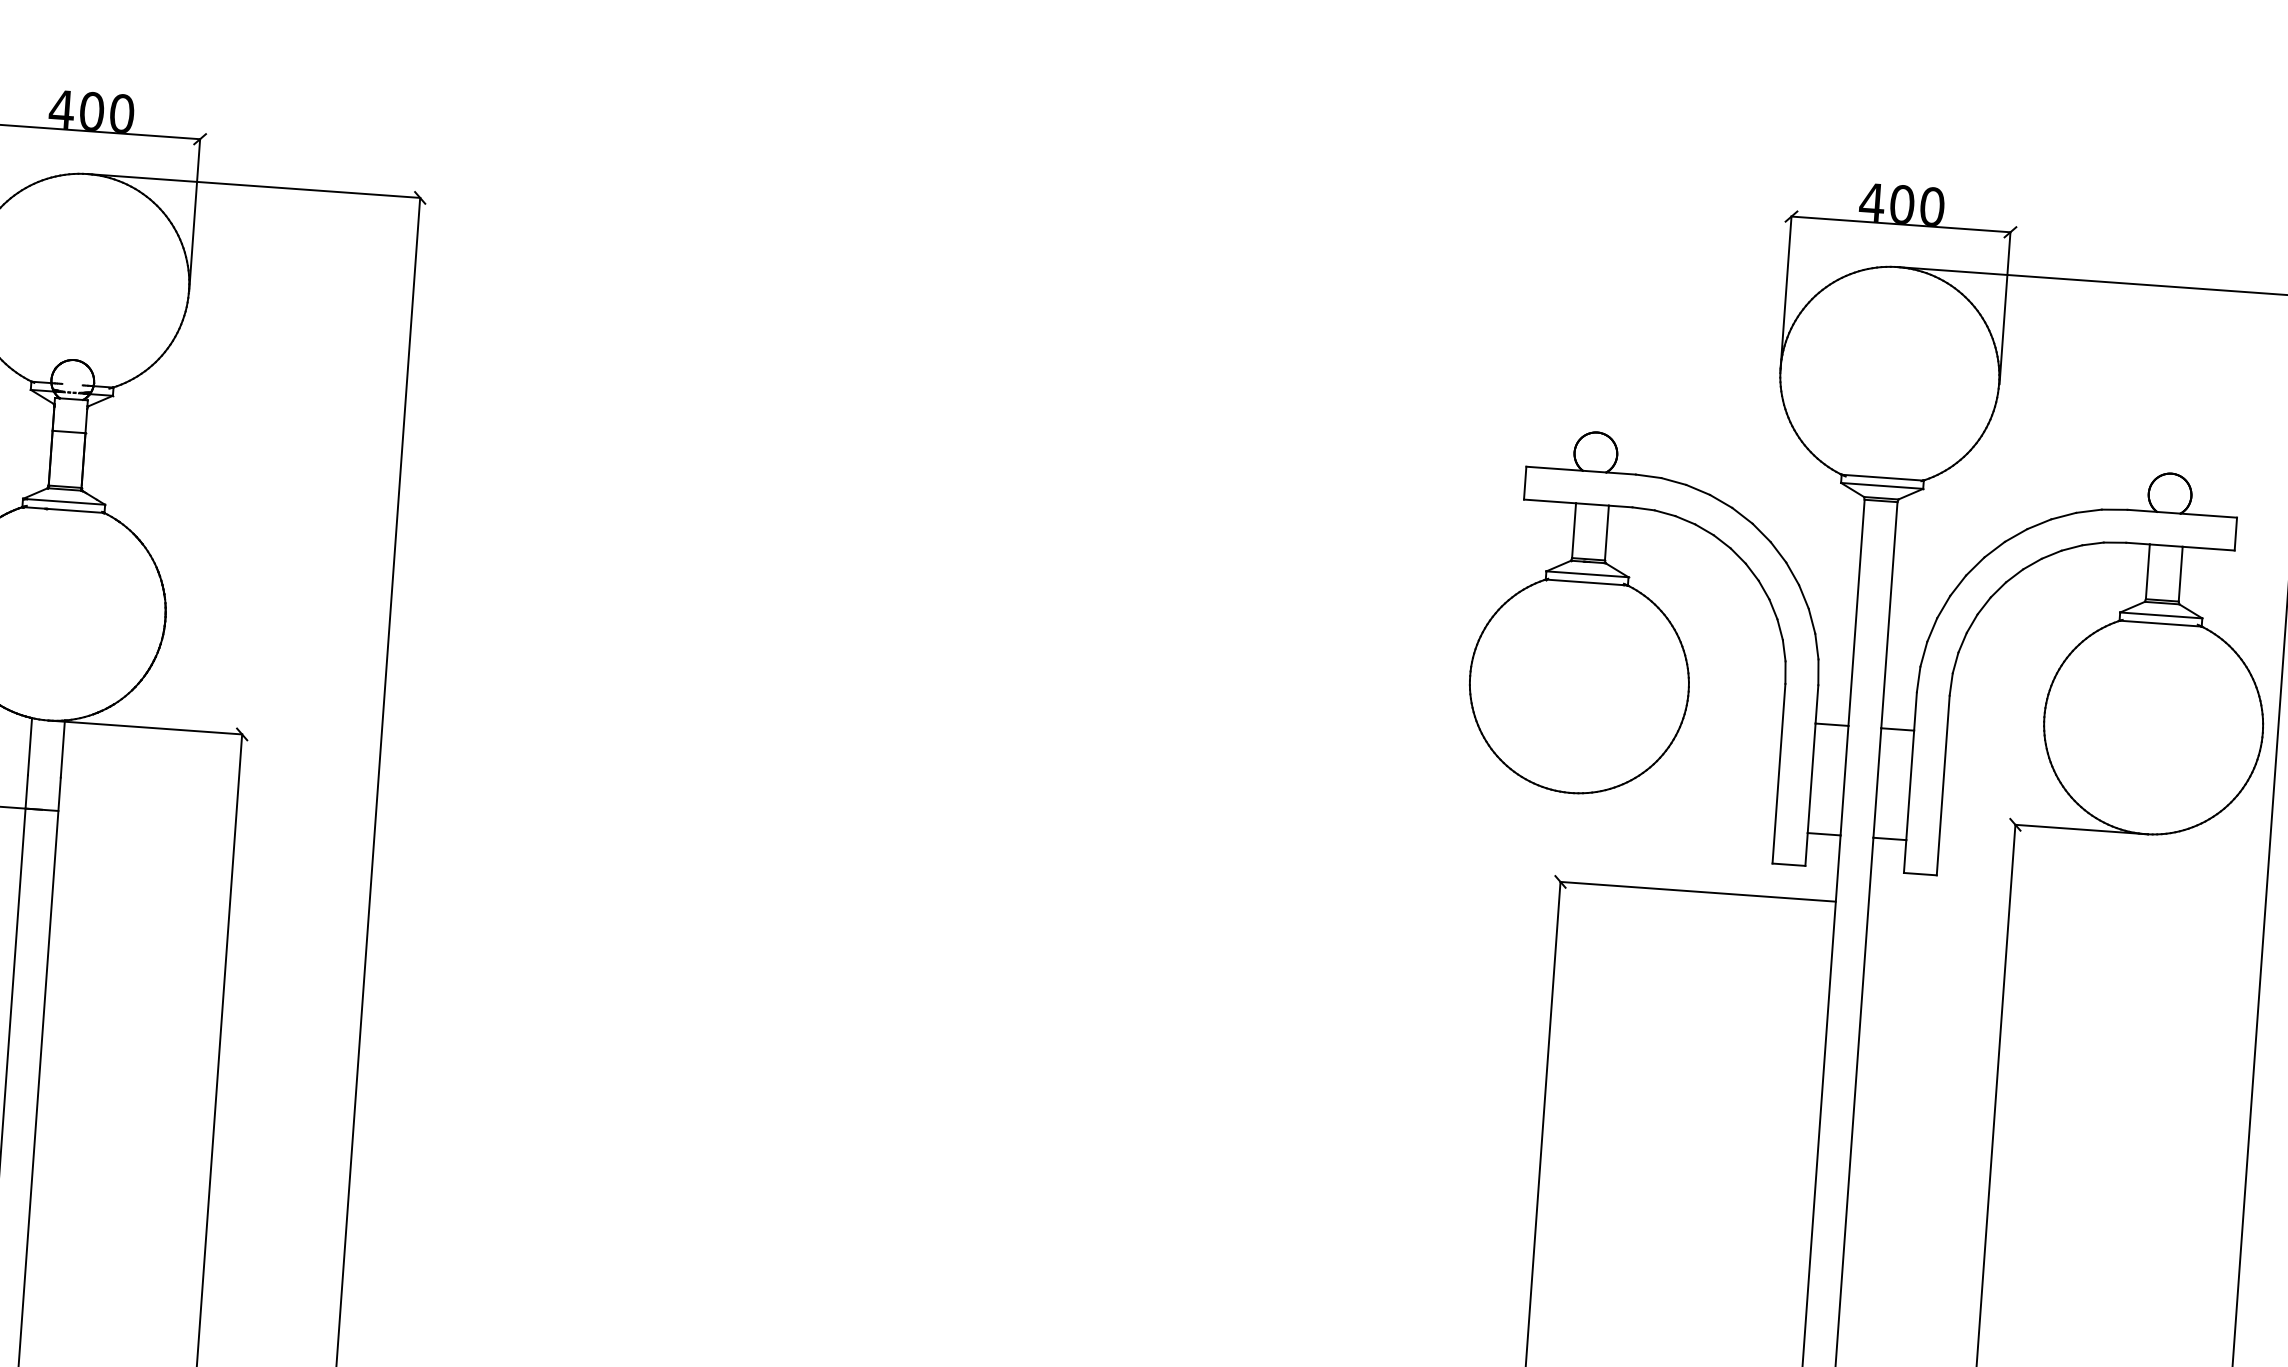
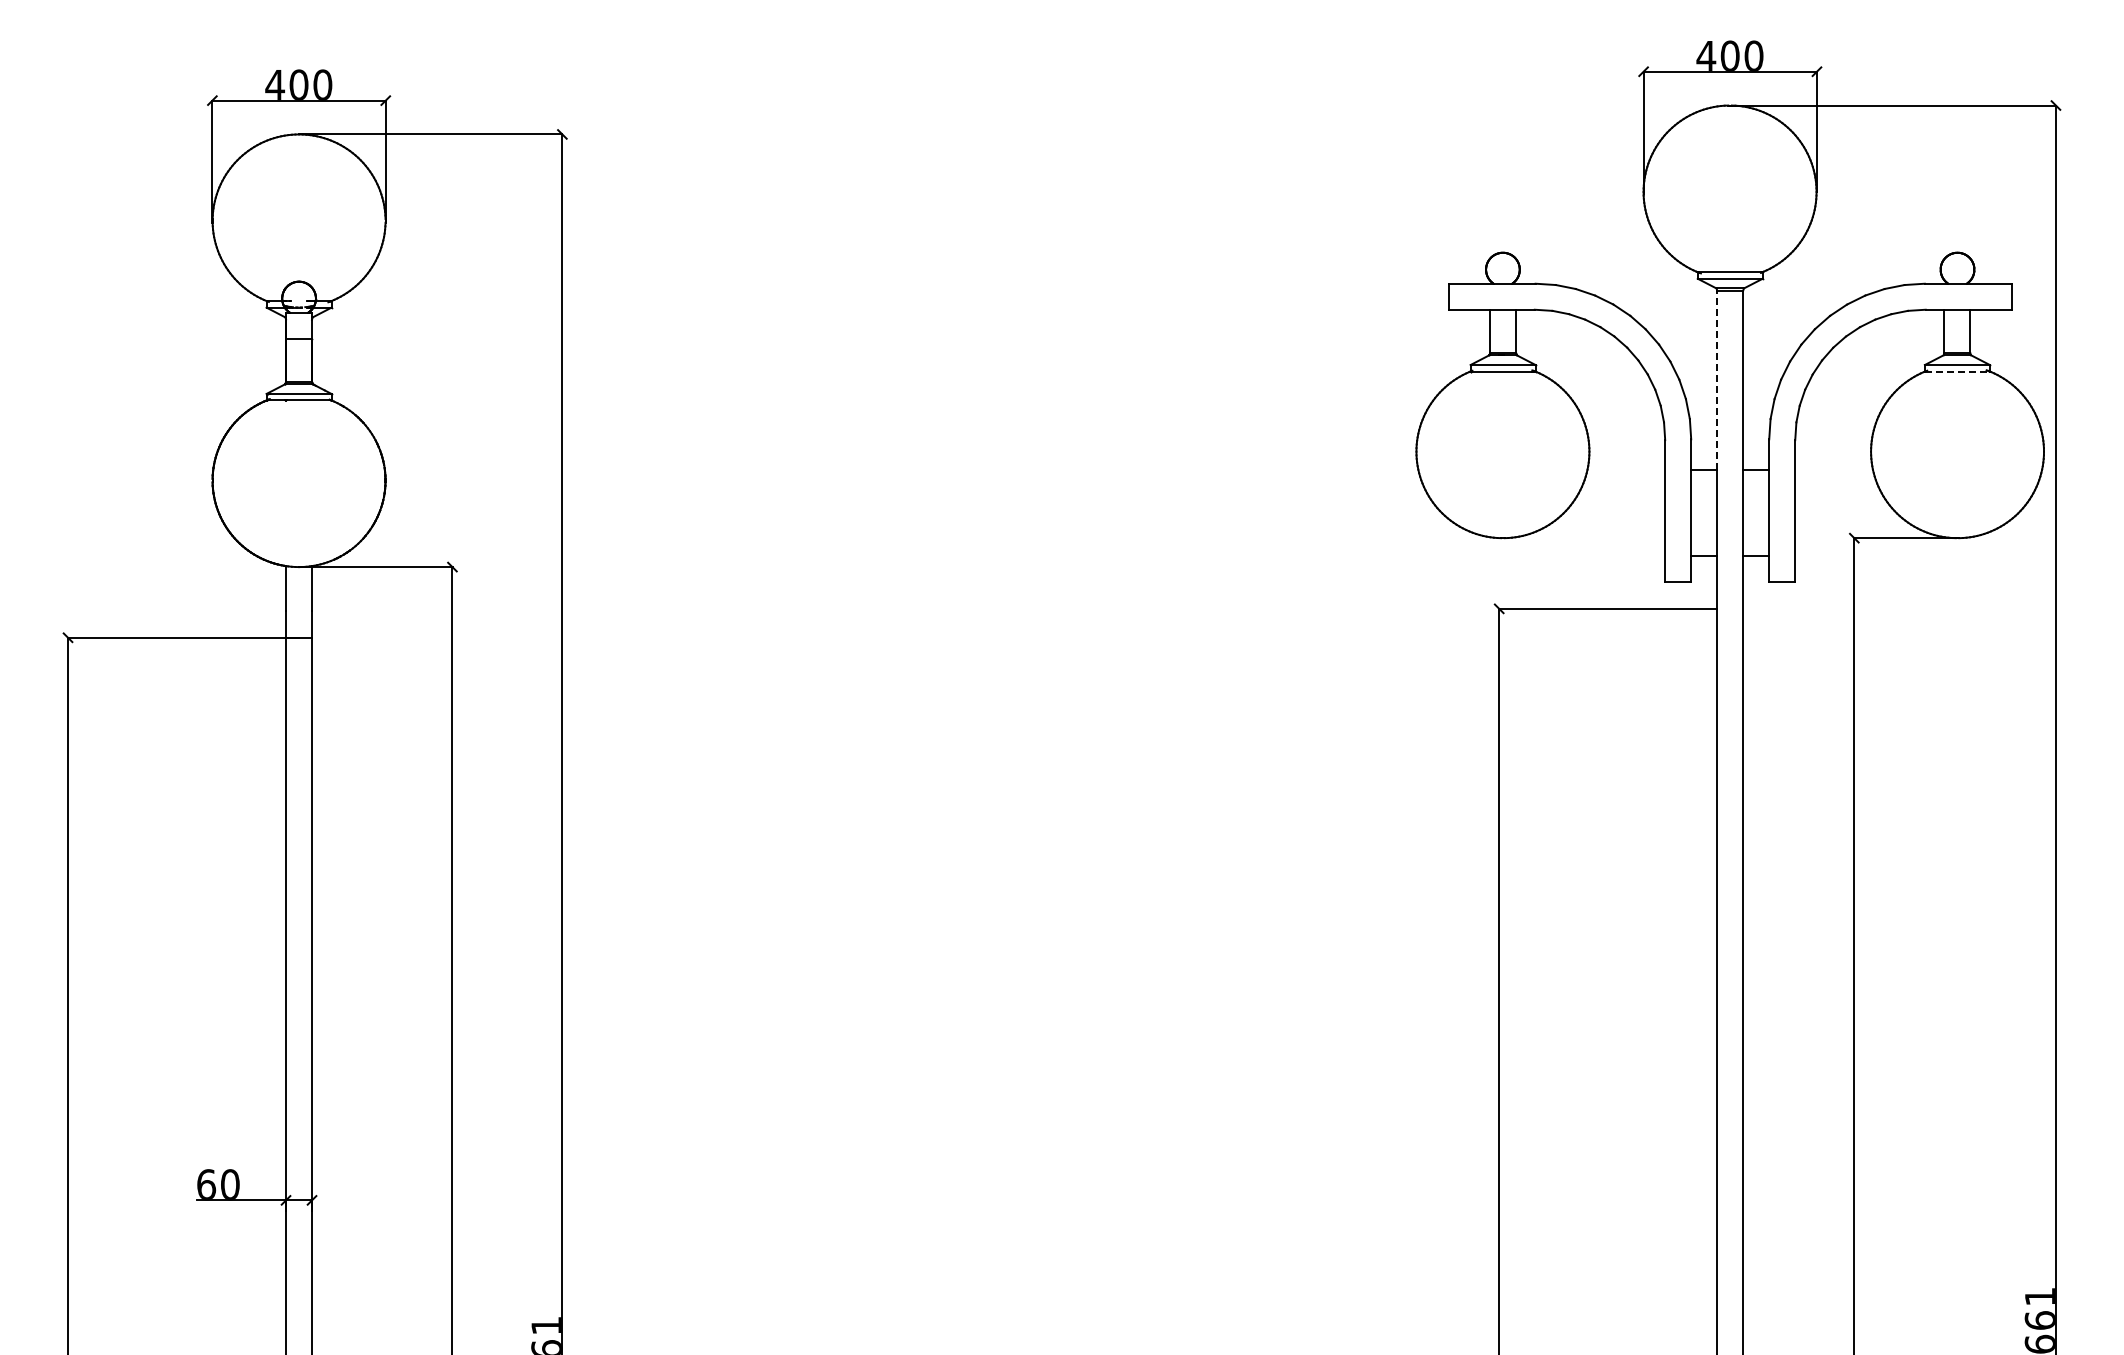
line: (1856, 613) -> (1717, 380), solid -> dashed
line: (2162, 623) -> (1958, 371), solid -> dashed

